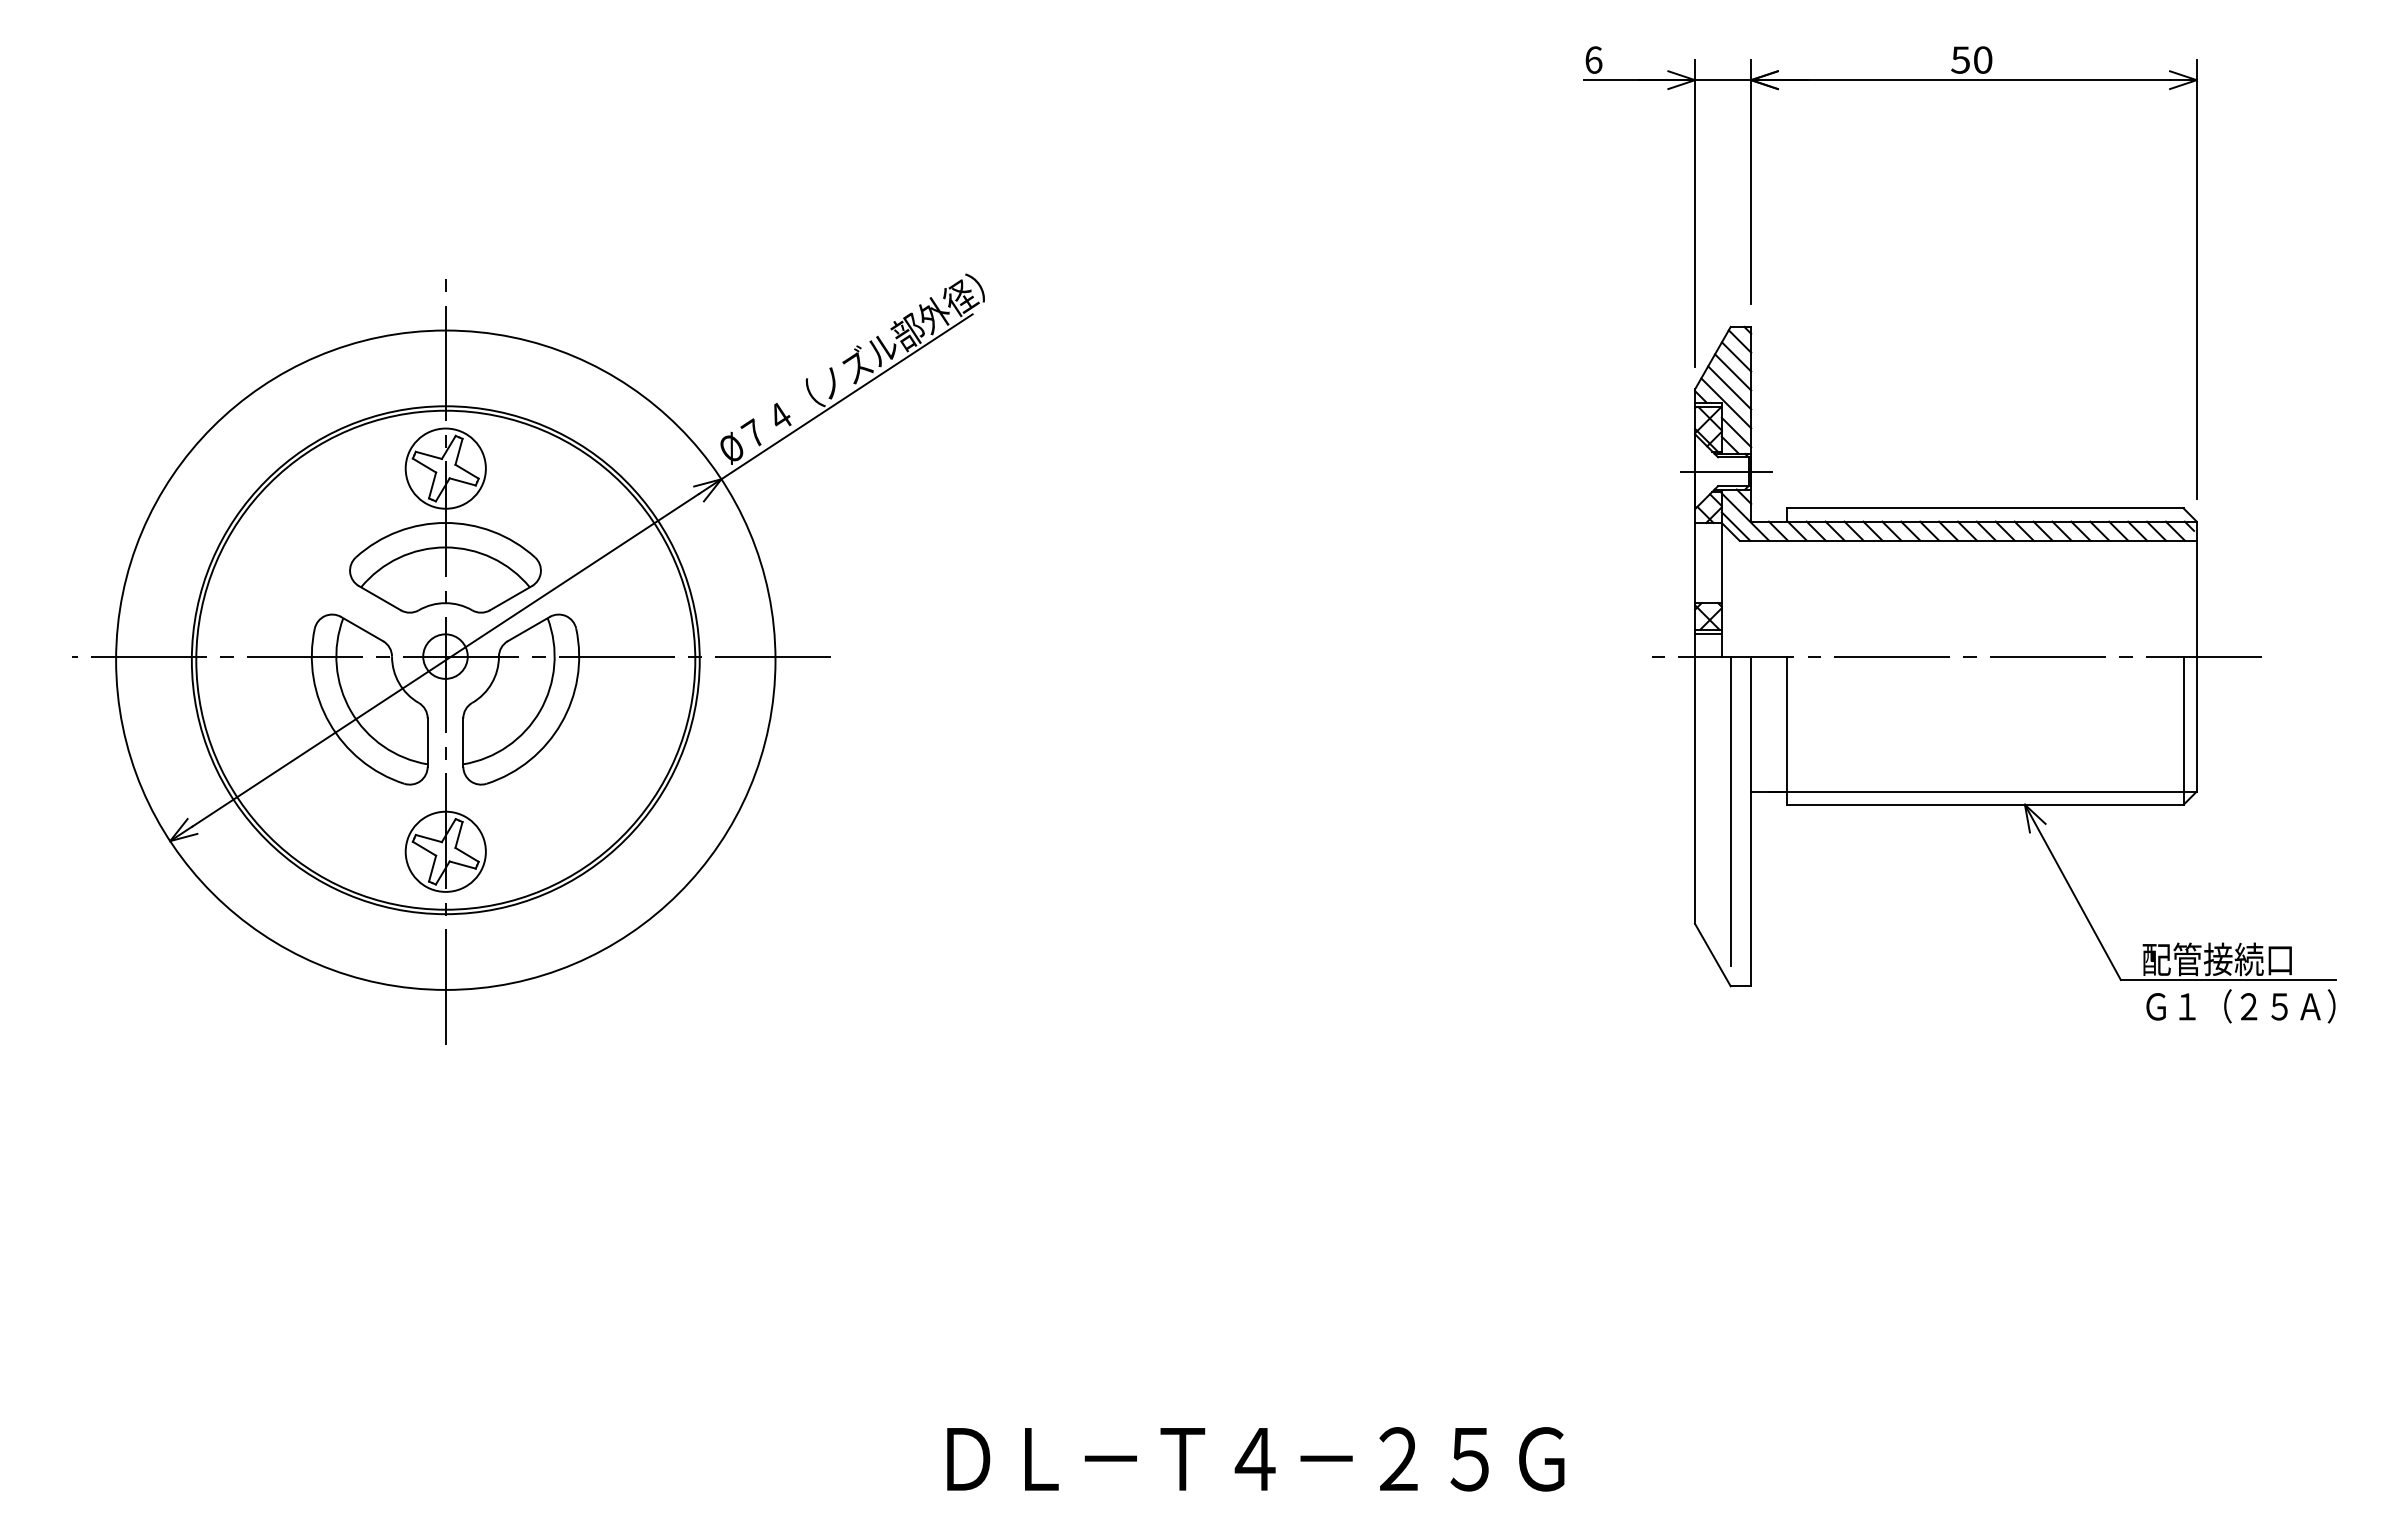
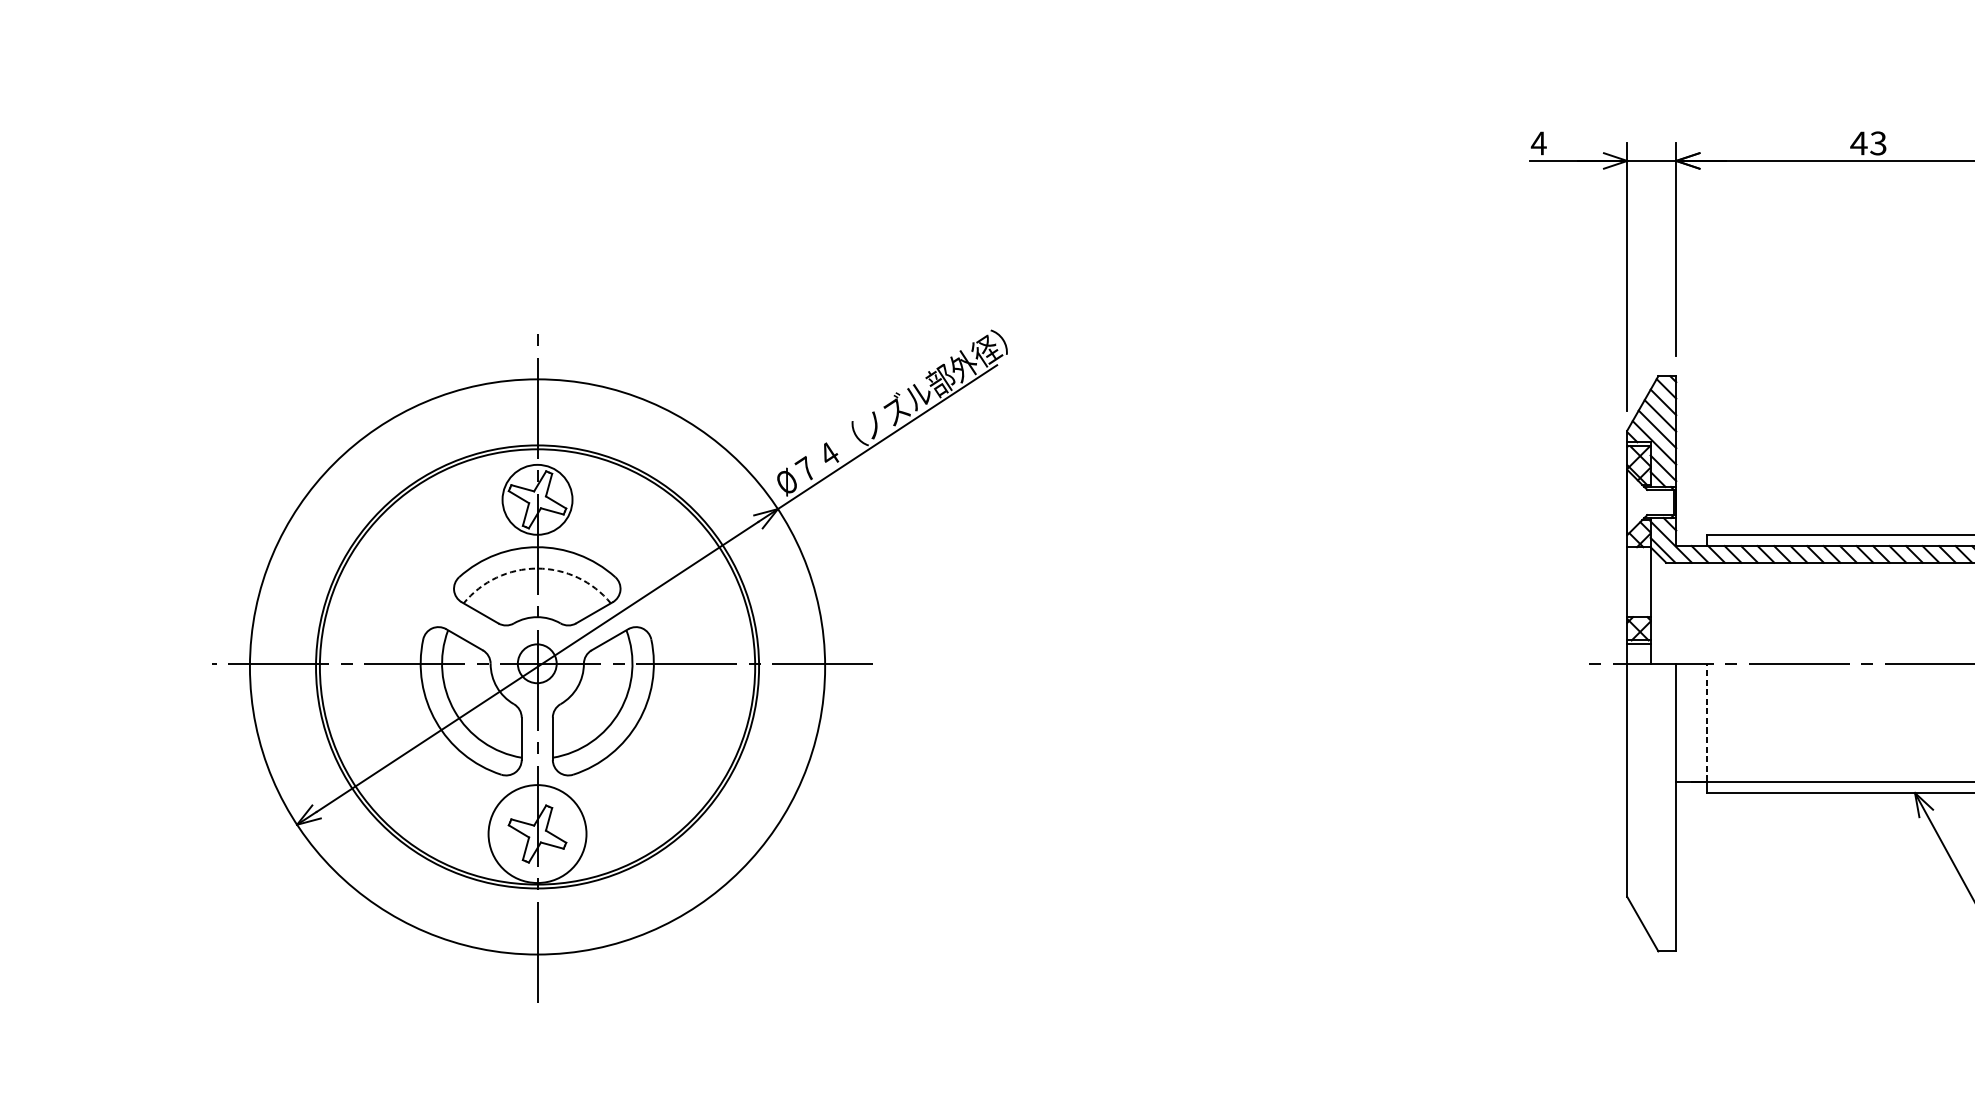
text: (1593, 59) -> (1538, 142), 6 -> 4
text: (1971, 59) -> (1868, 142), 50 -> 43
line: (1726, 471) -> (1654, 502), removed
arc: (445, 547) -> (537, 568), solid -> dashed
line: (1786, 723) -> (1707, 722), solid -> dashed
line: (1730, 811) -> (1658, 798), removed
circle: (445, 851) -> (537, 833), size x1.4

